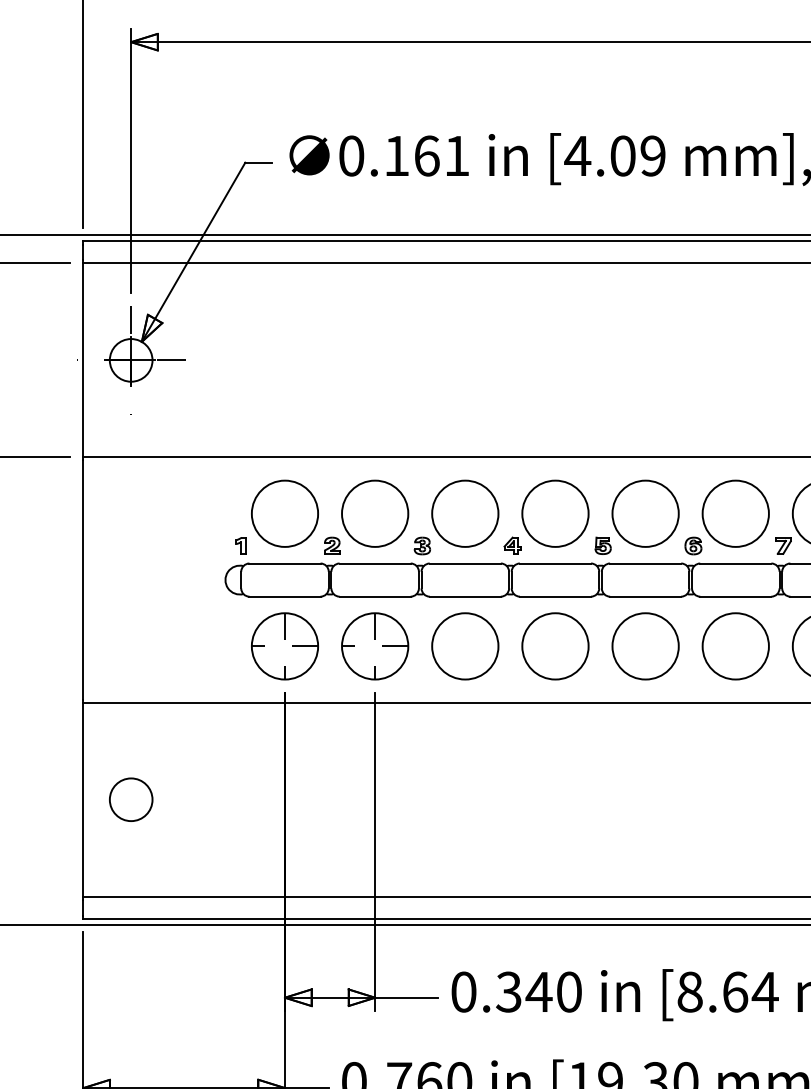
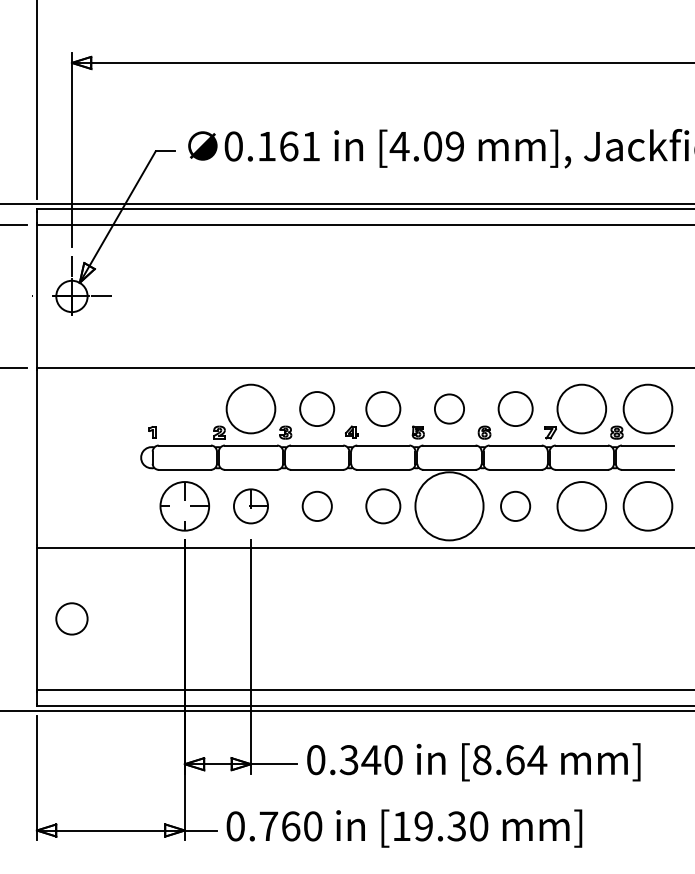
circle: (284, 513) -> (184, 408), removed
circle: (464, 513) -> (316, 408), size x0.7
circle: (555, 513) -> (383, 408), size x0.7
circle: (645, 513) -> (449, 408), size x0.6
circle: (735, 513) -> (515, 408), size x0.7
part: (374, 646) -> (250, 506), size x0.7
circle: (465, 646) -> (317, 506), size x0.6
circle: (555, 646) -> (383, 506), size x0.7
circle: (645, 646) -> (449, 506), size x1.4
circle: (735, 646) -> (515, 506), size x0.6

